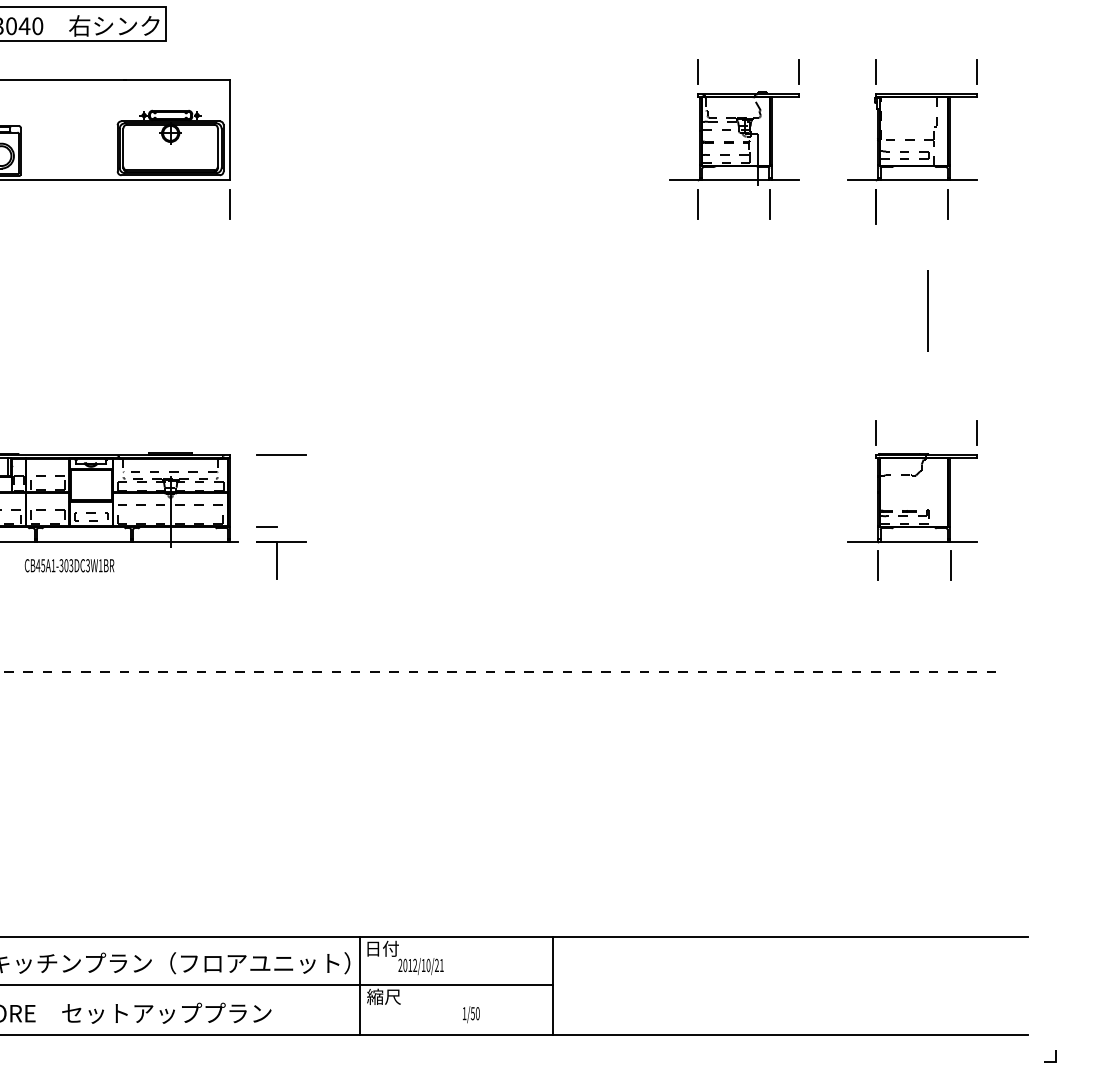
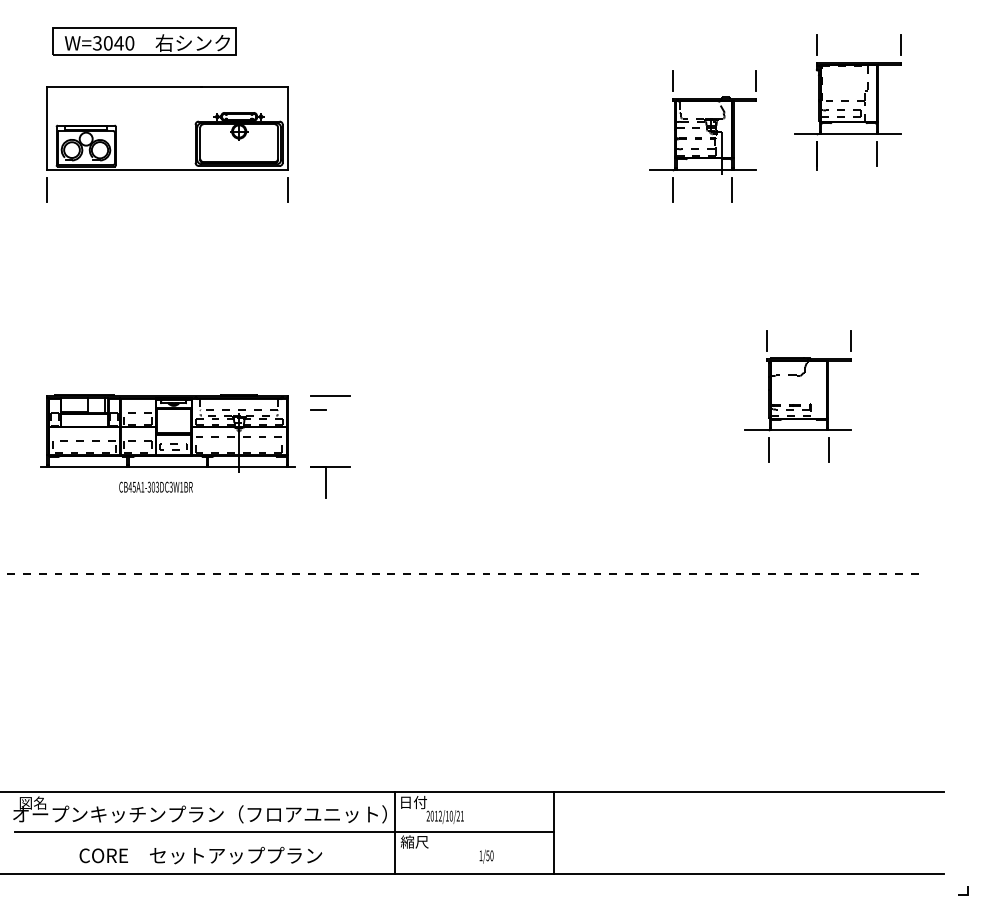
part: (912, 141) -> (847, 102), moved
line: (928, 310) -> (862, 277), removed
part: (912, 500) -> (797, 396), moved
line: (267, 527) -> (318, 409), moved

